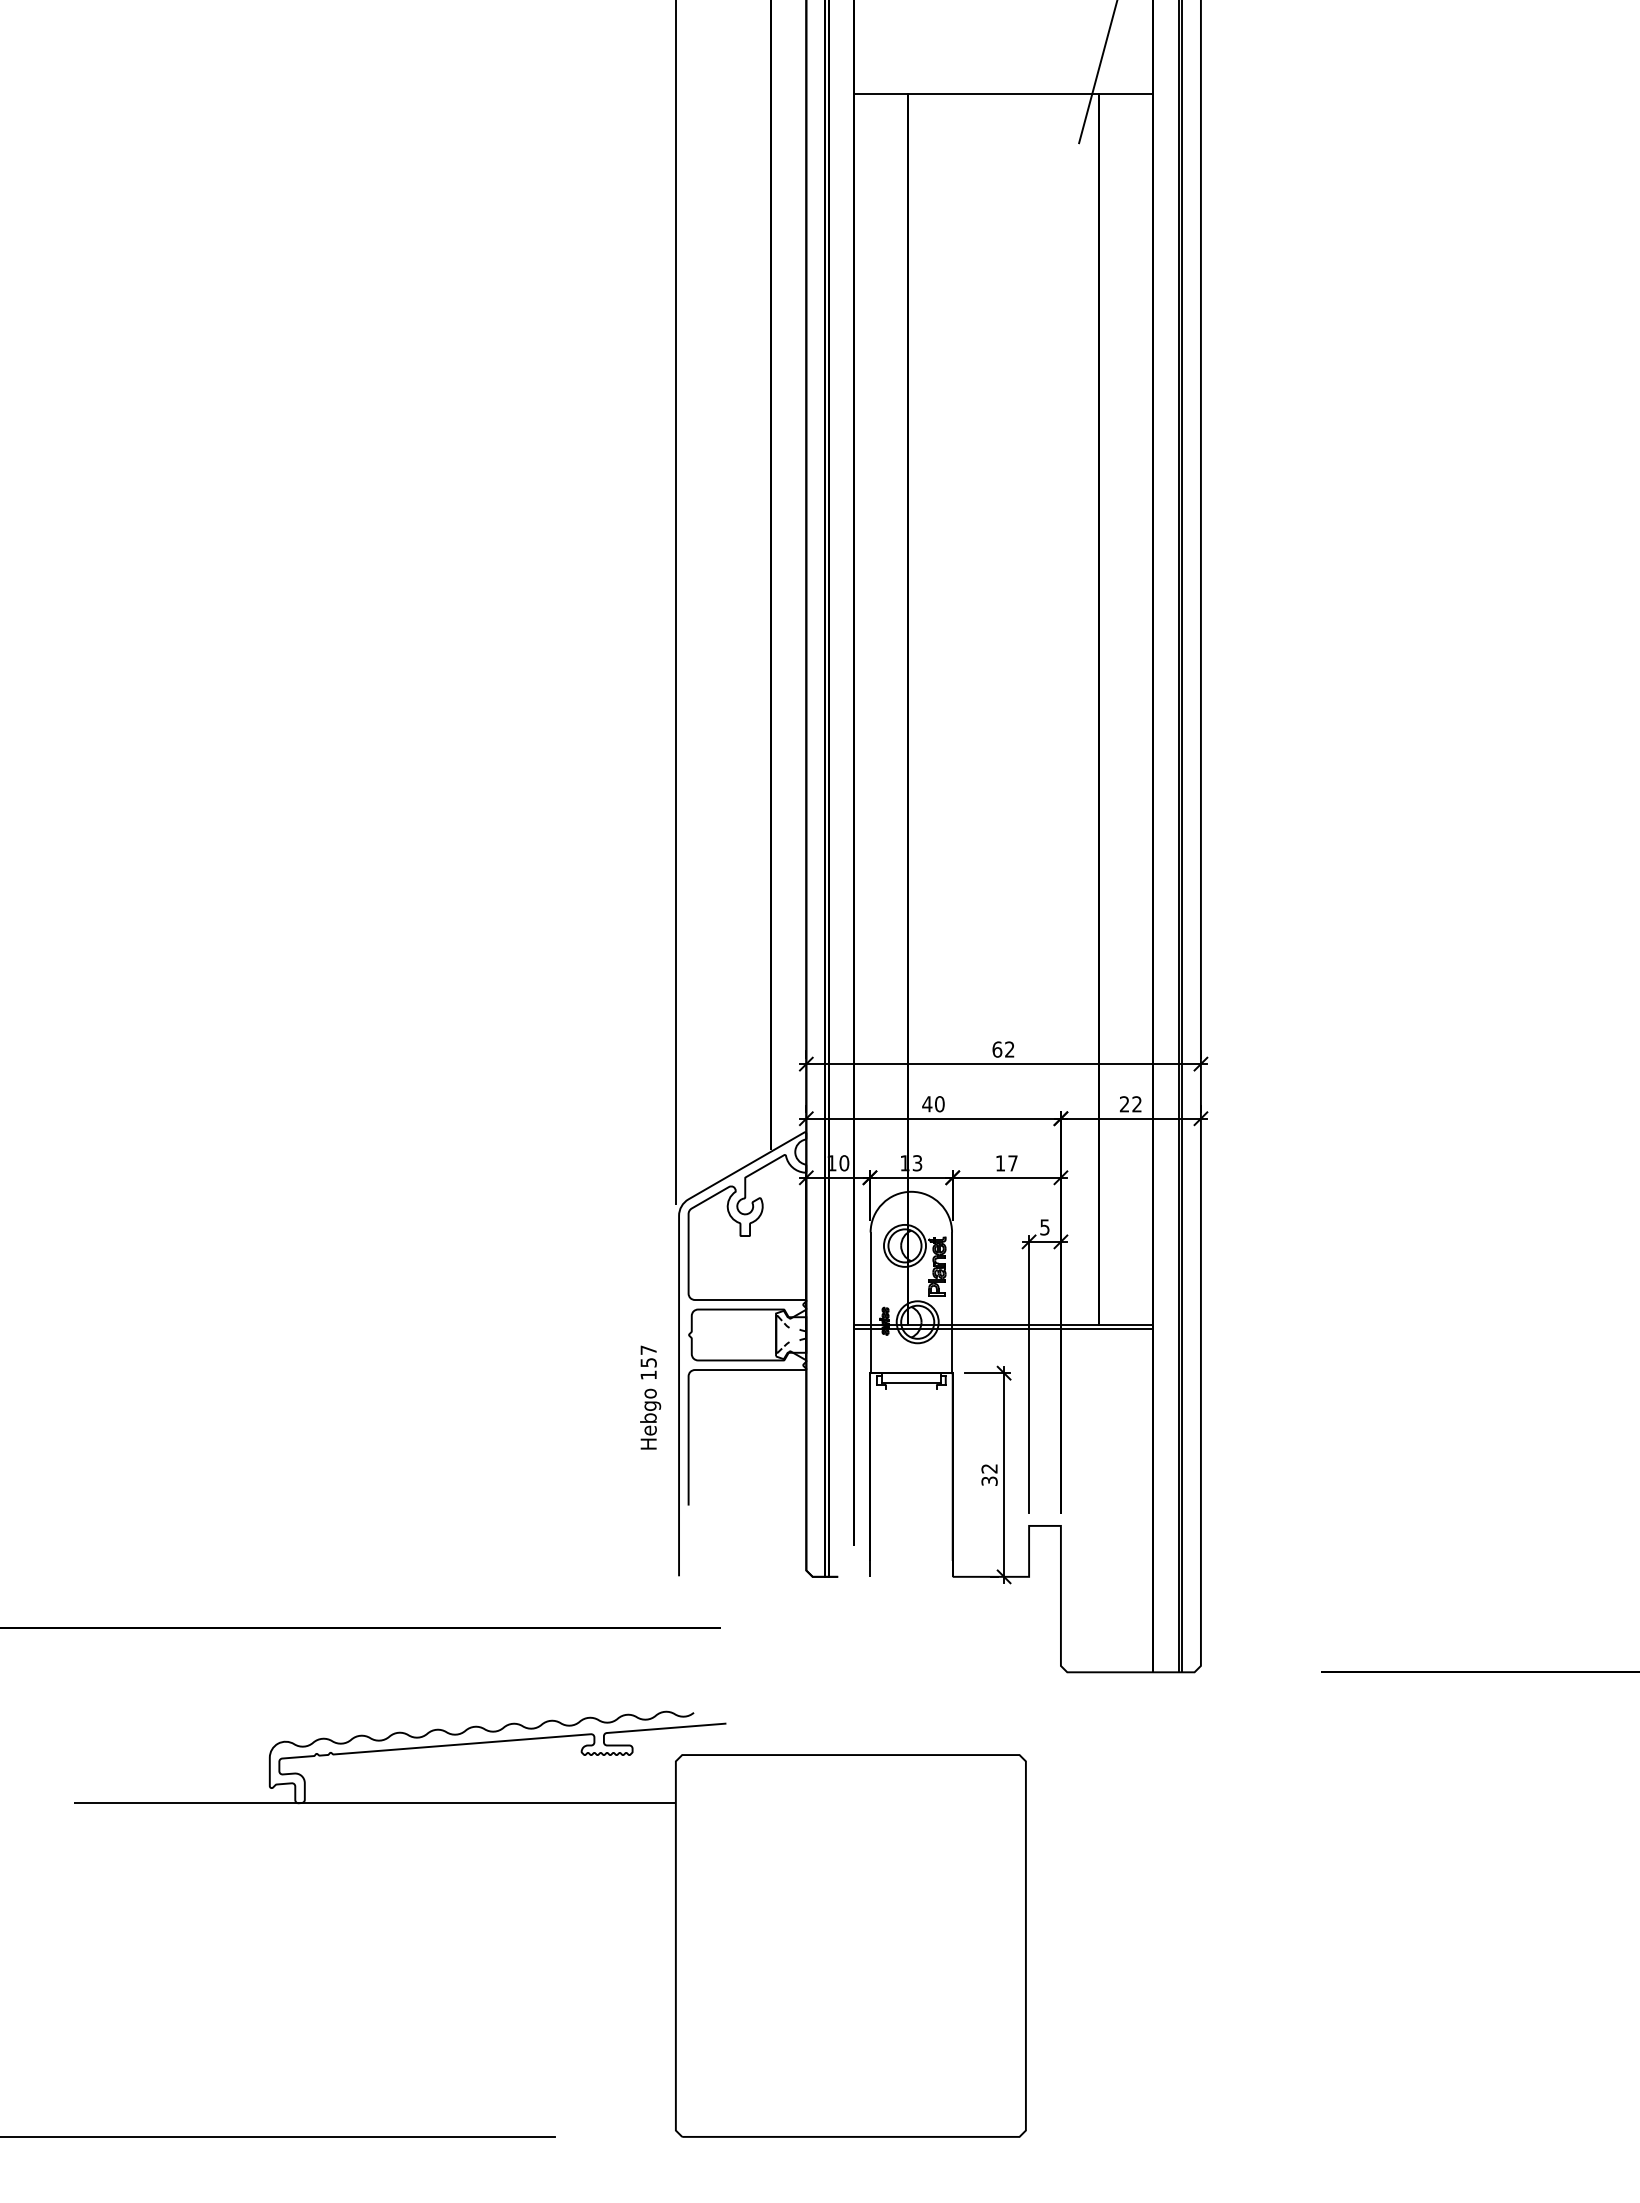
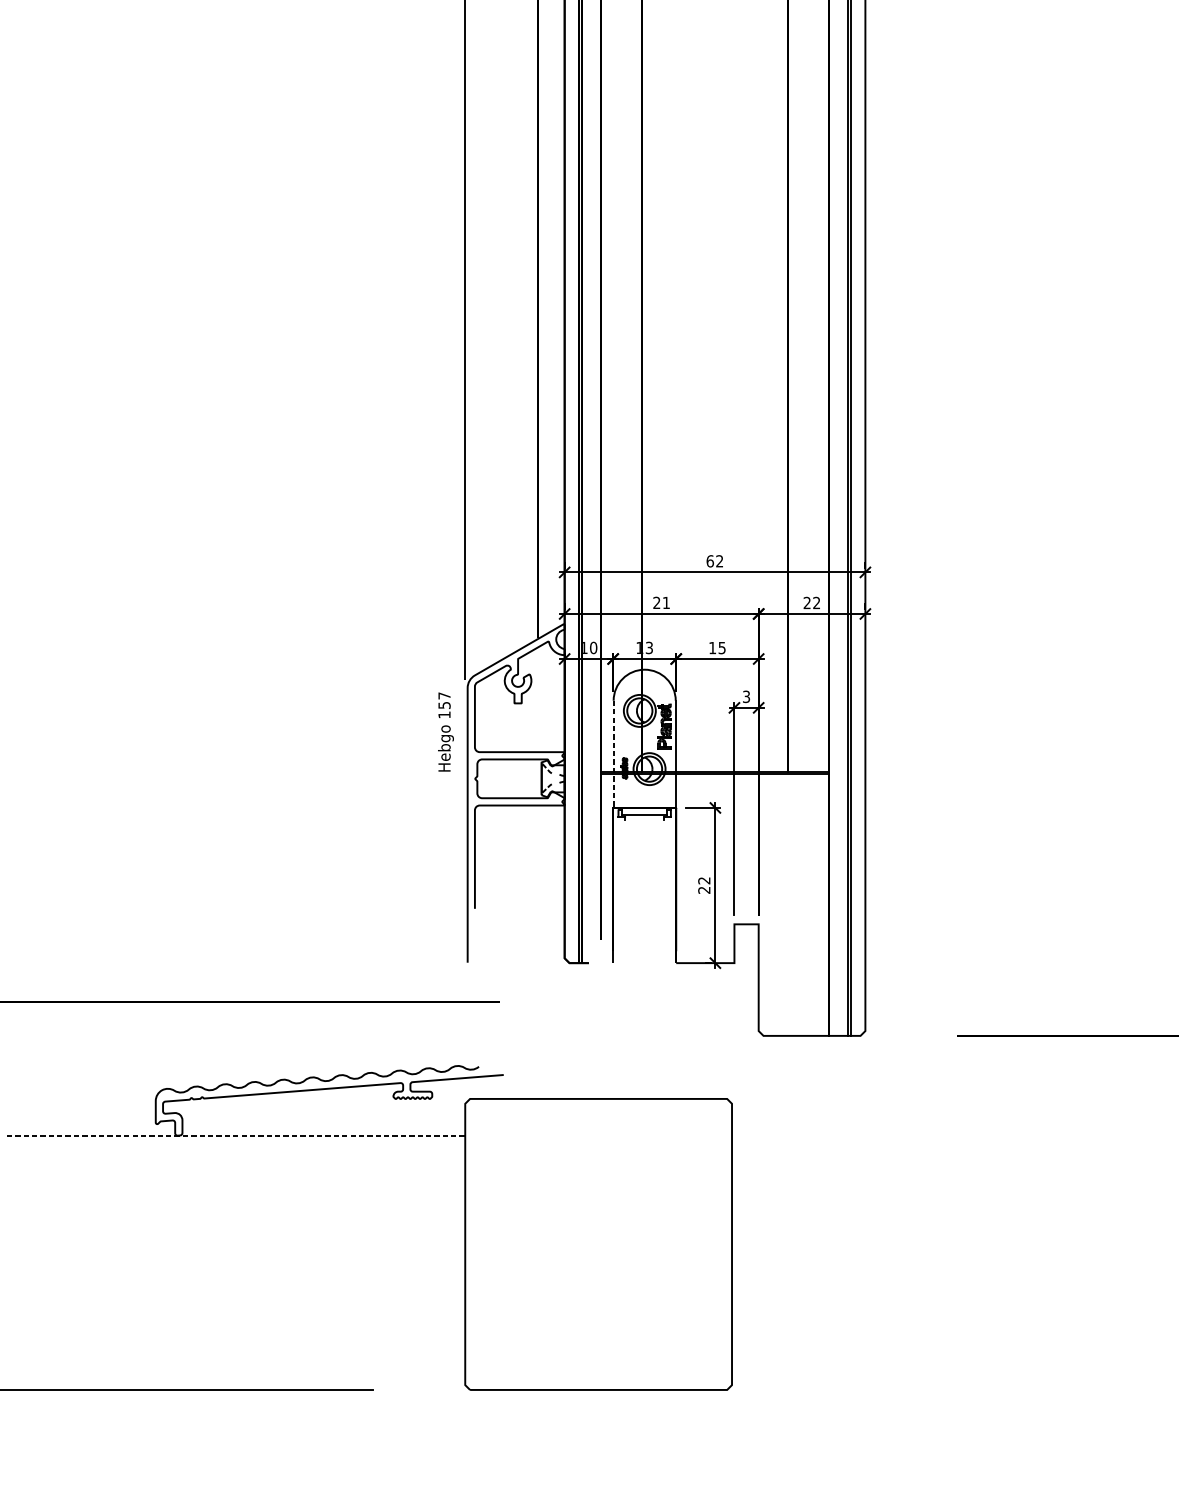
text: (933, 1104) -> (661, 603), 40 -> 21
text: (1012, 1163) -> (721, 648), 17 -> 15
text: (1044, 1226) -> (746, 696), 5 -> 3
line: (870, 1303) -> (613, 754), solid -> dashed
text: (650, 1397) -> (445, 731), moved
text: (989, 1480) -> (704, 889), 32 -> 22
line: (375, 1803) -> (236, 1135), solid -> dashed

